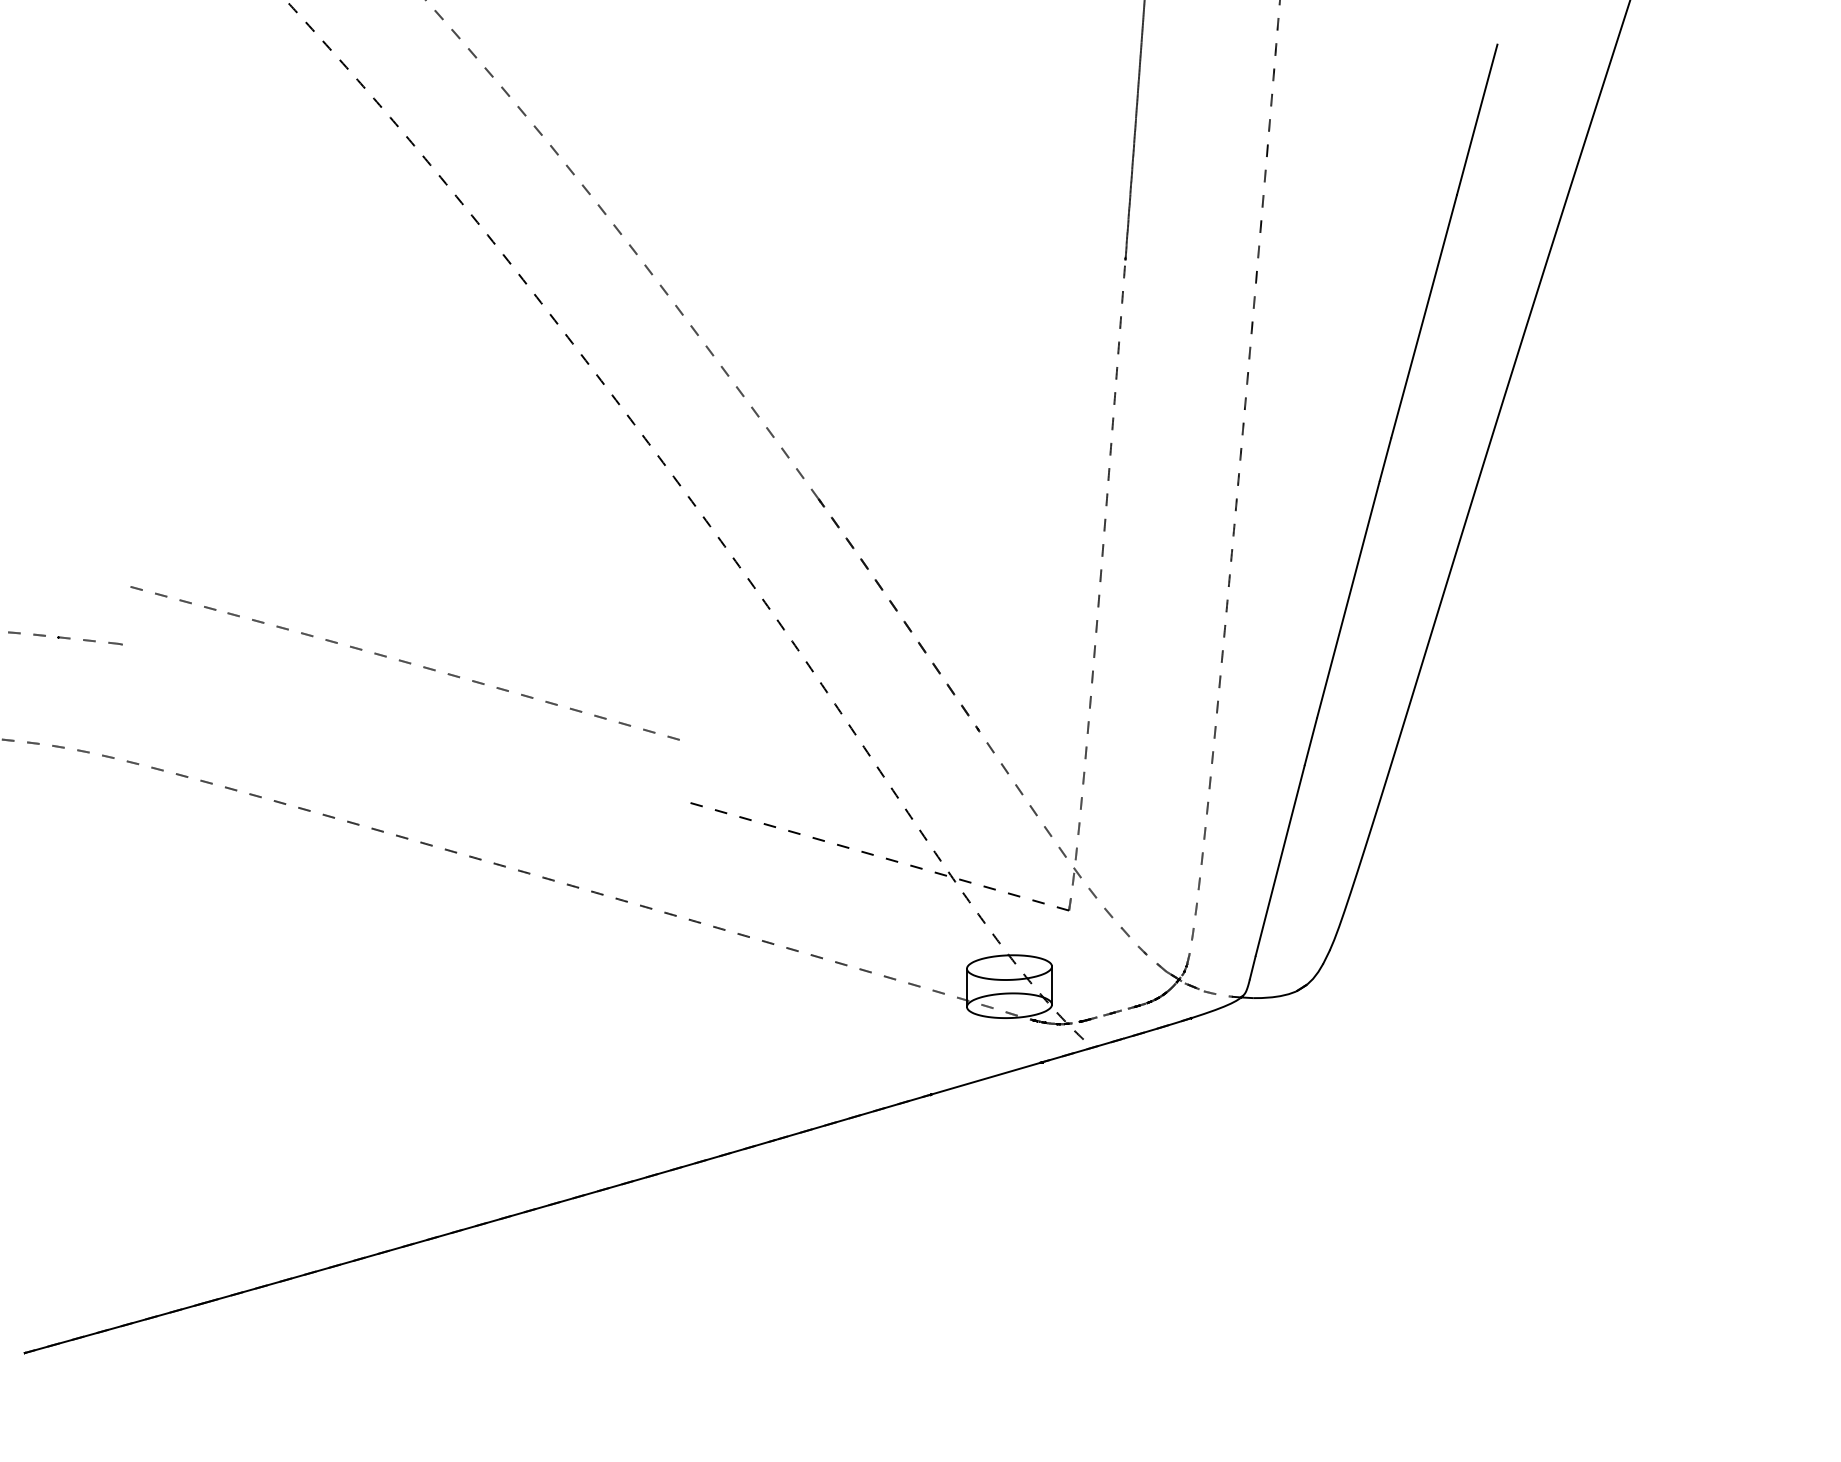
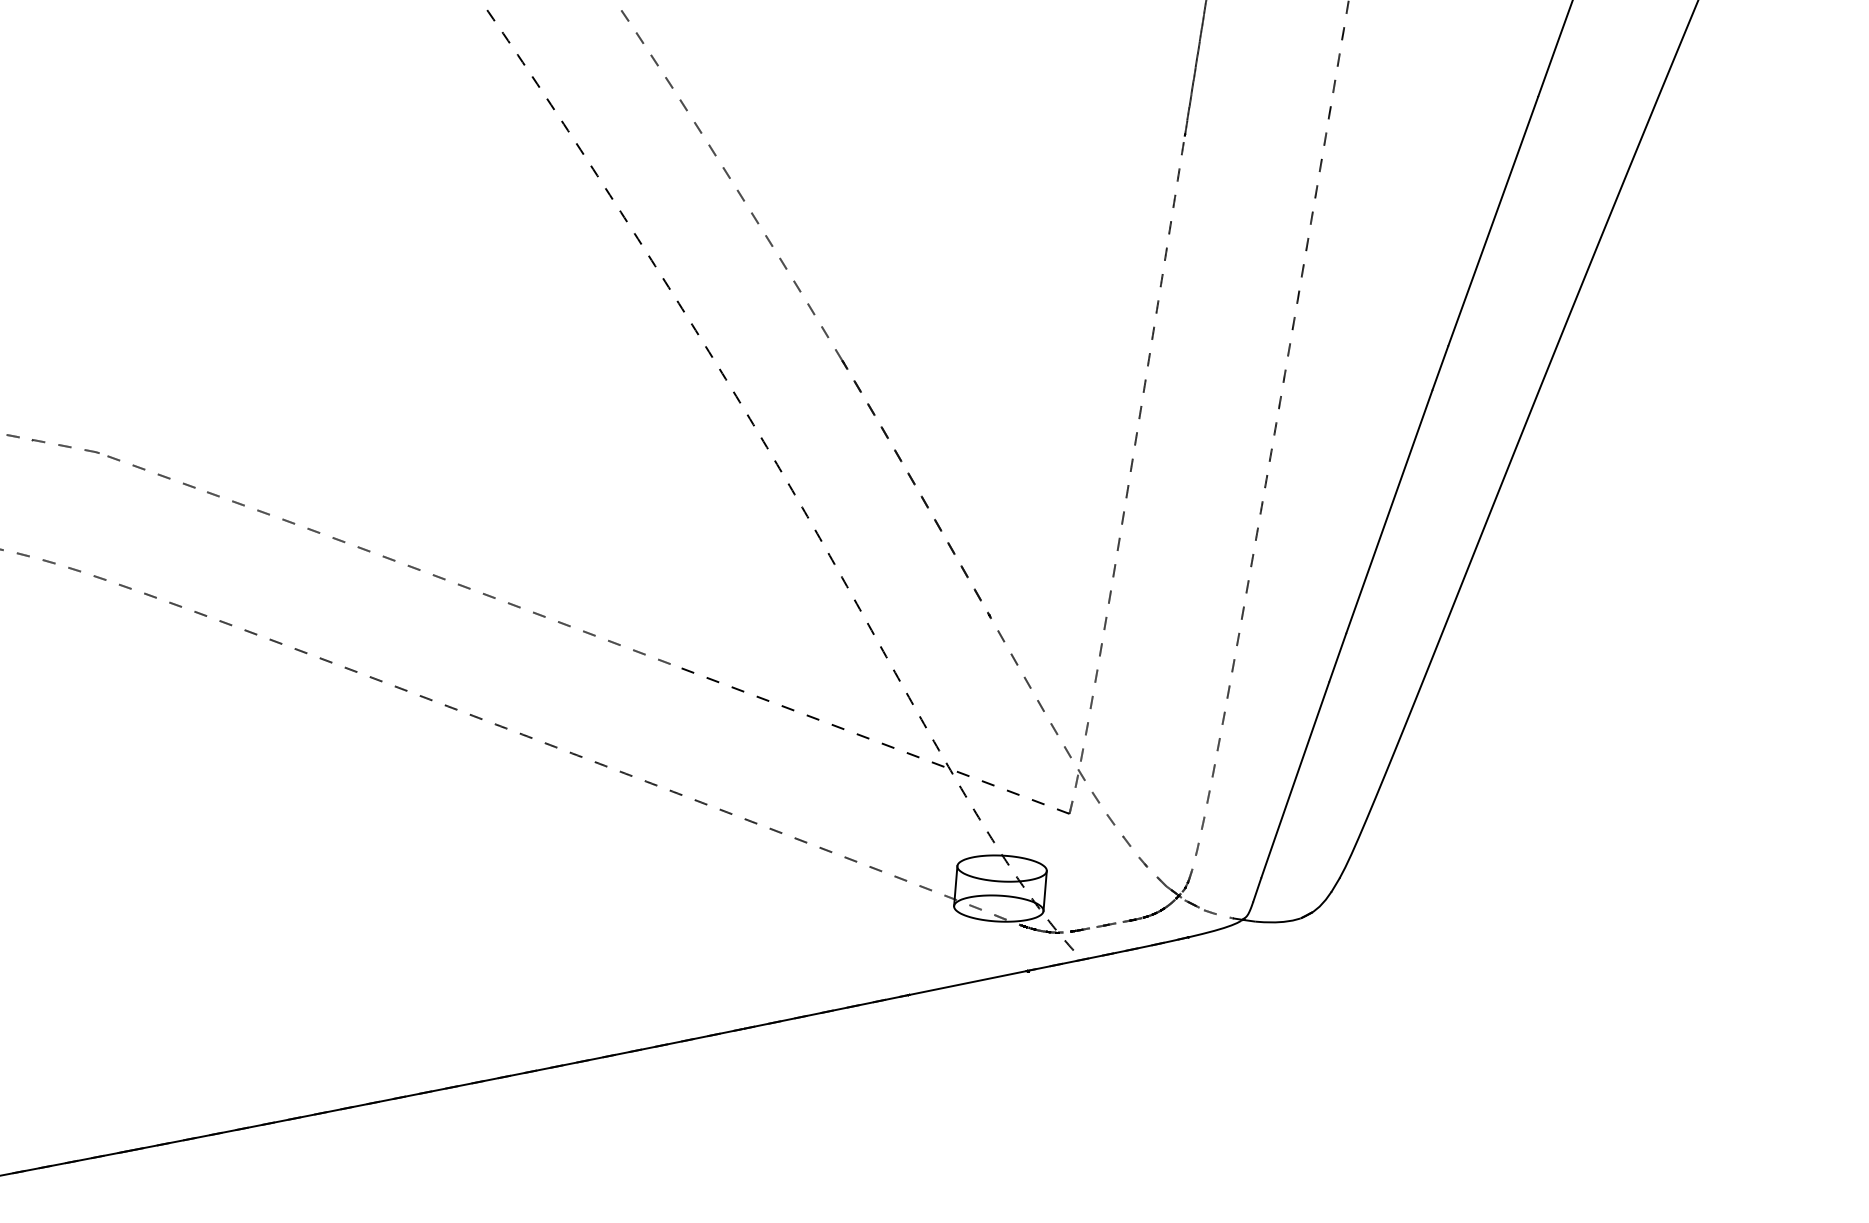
curve: (404, 662) -> (388, 559), moved

